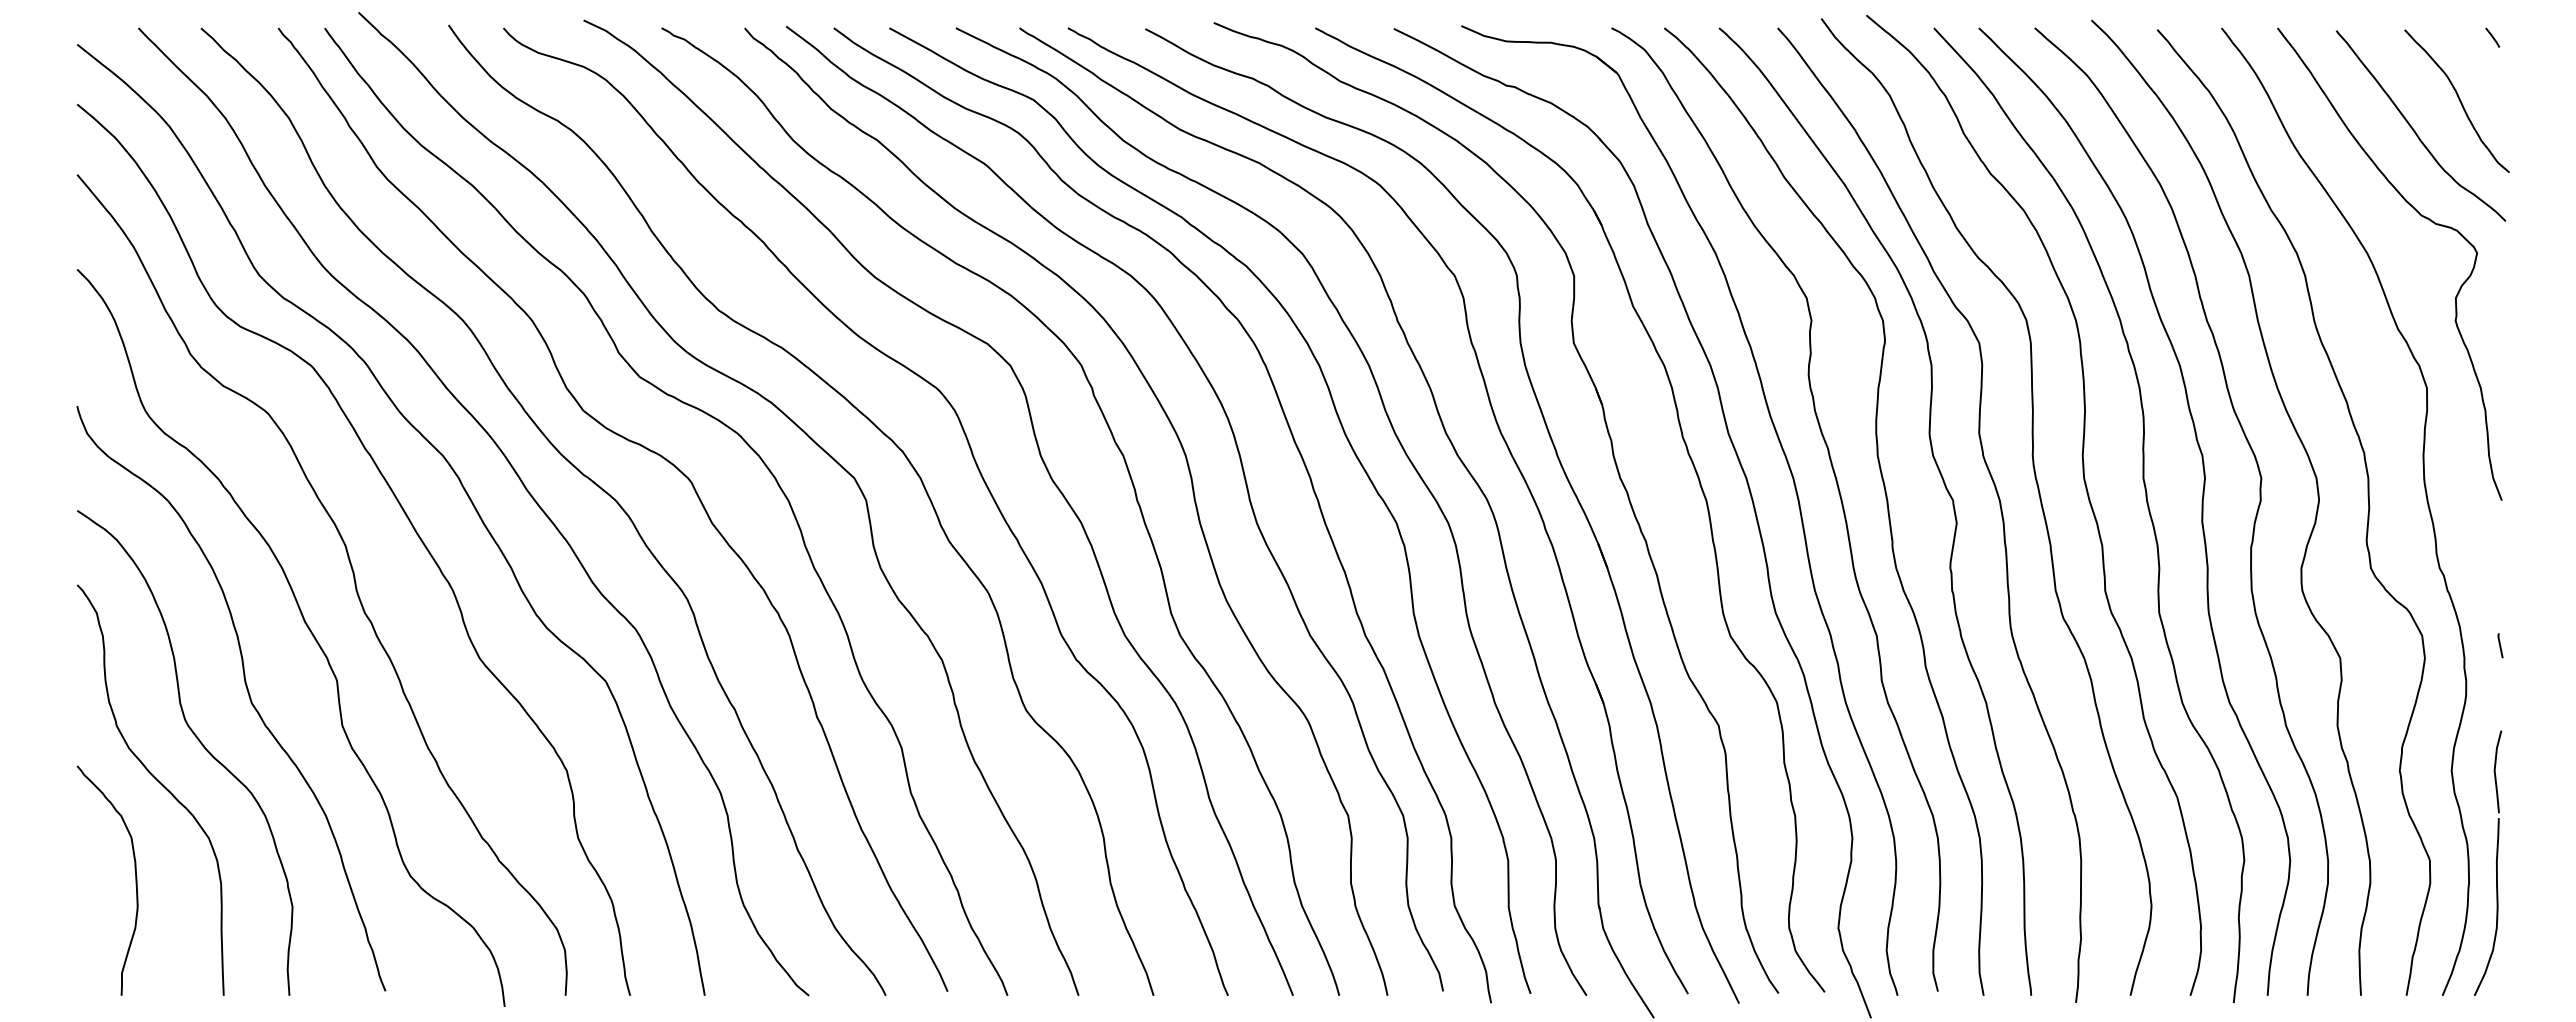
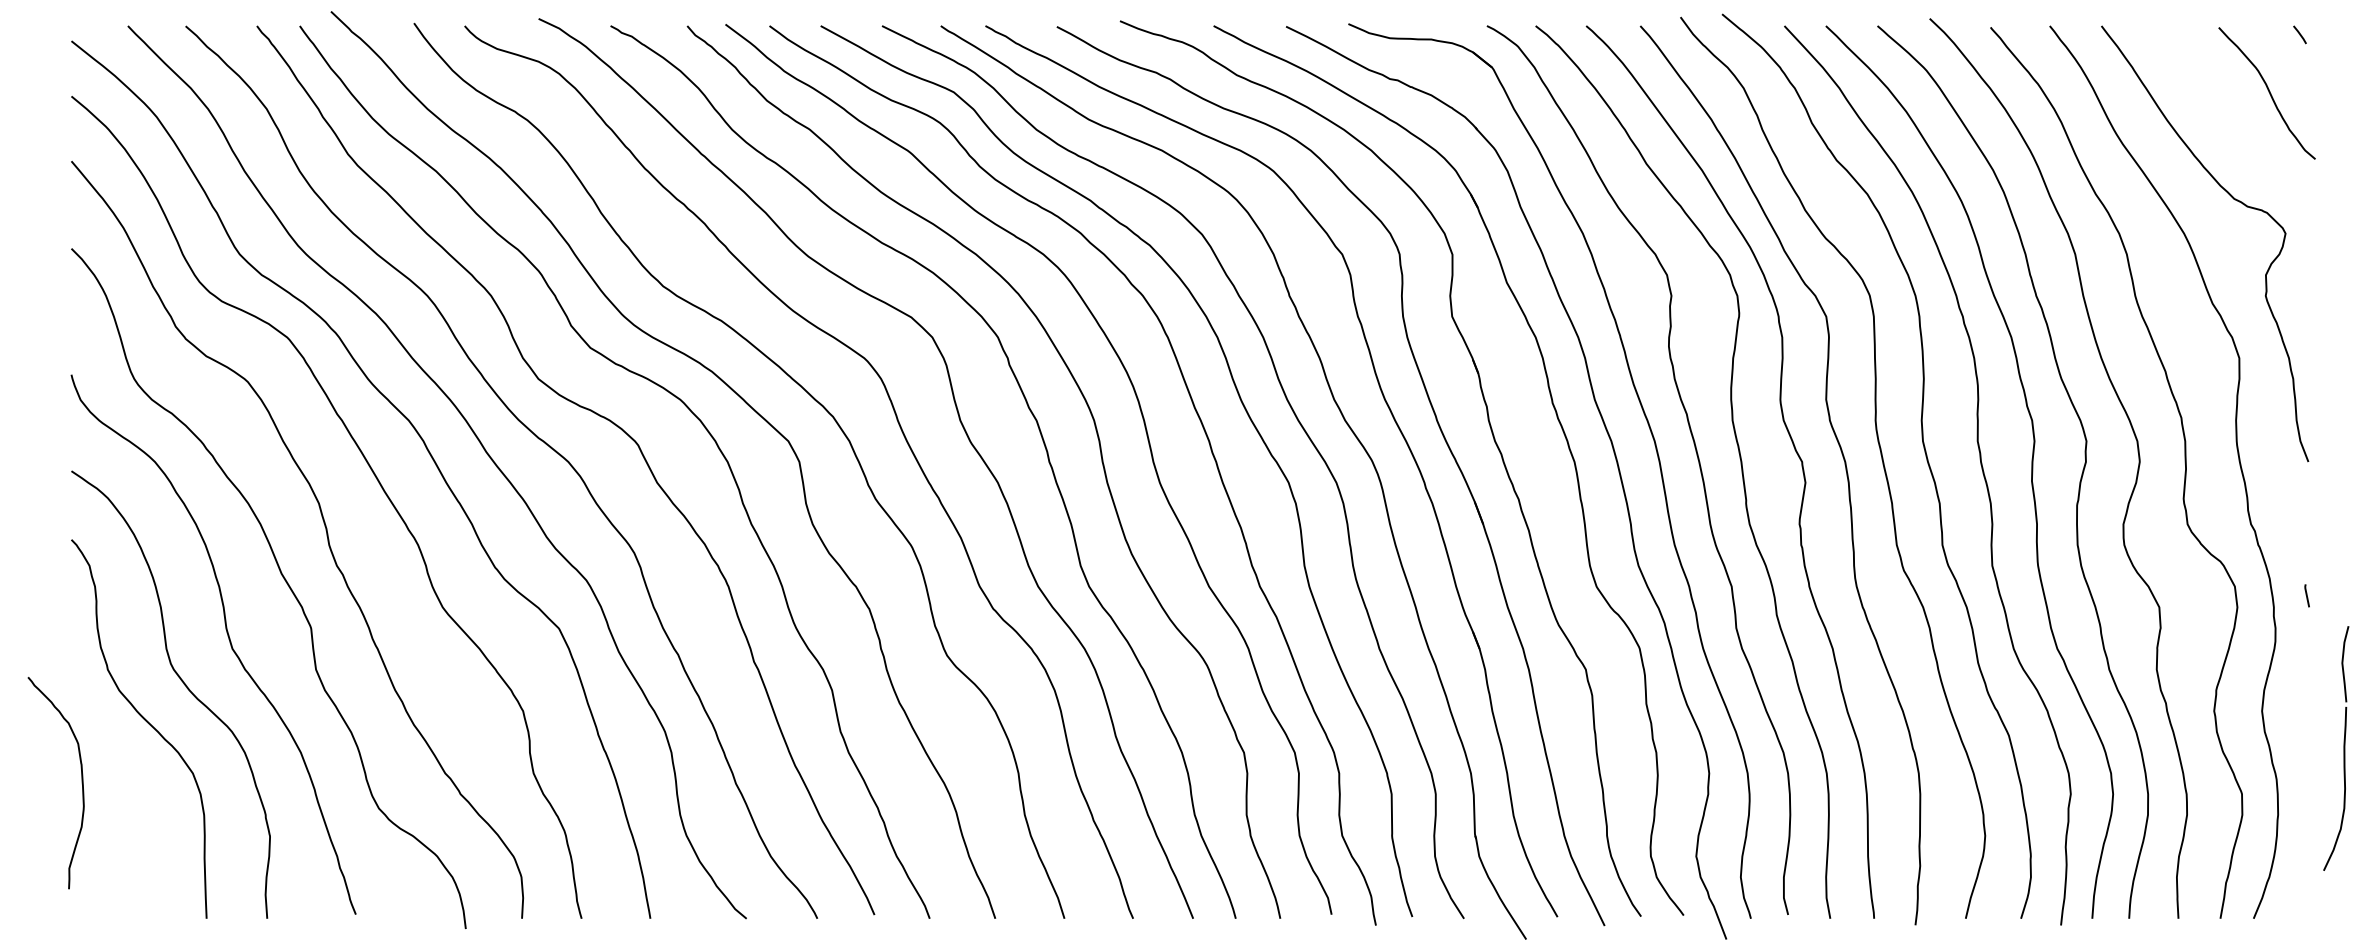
curve: (2414, 129) -> (2227, 119), removed
part: (2496, 862) -> (2344, 747), moved
curve: (135, 880) -> (81, 782), moved

